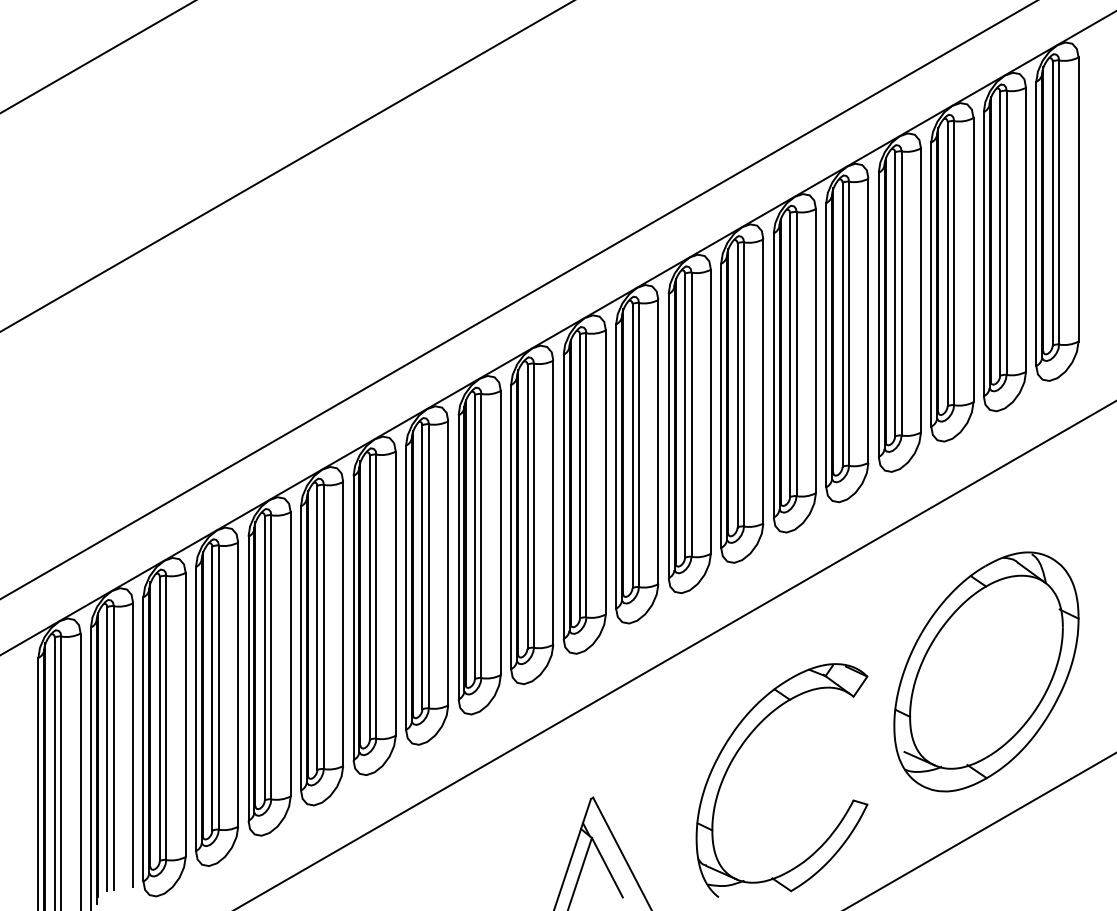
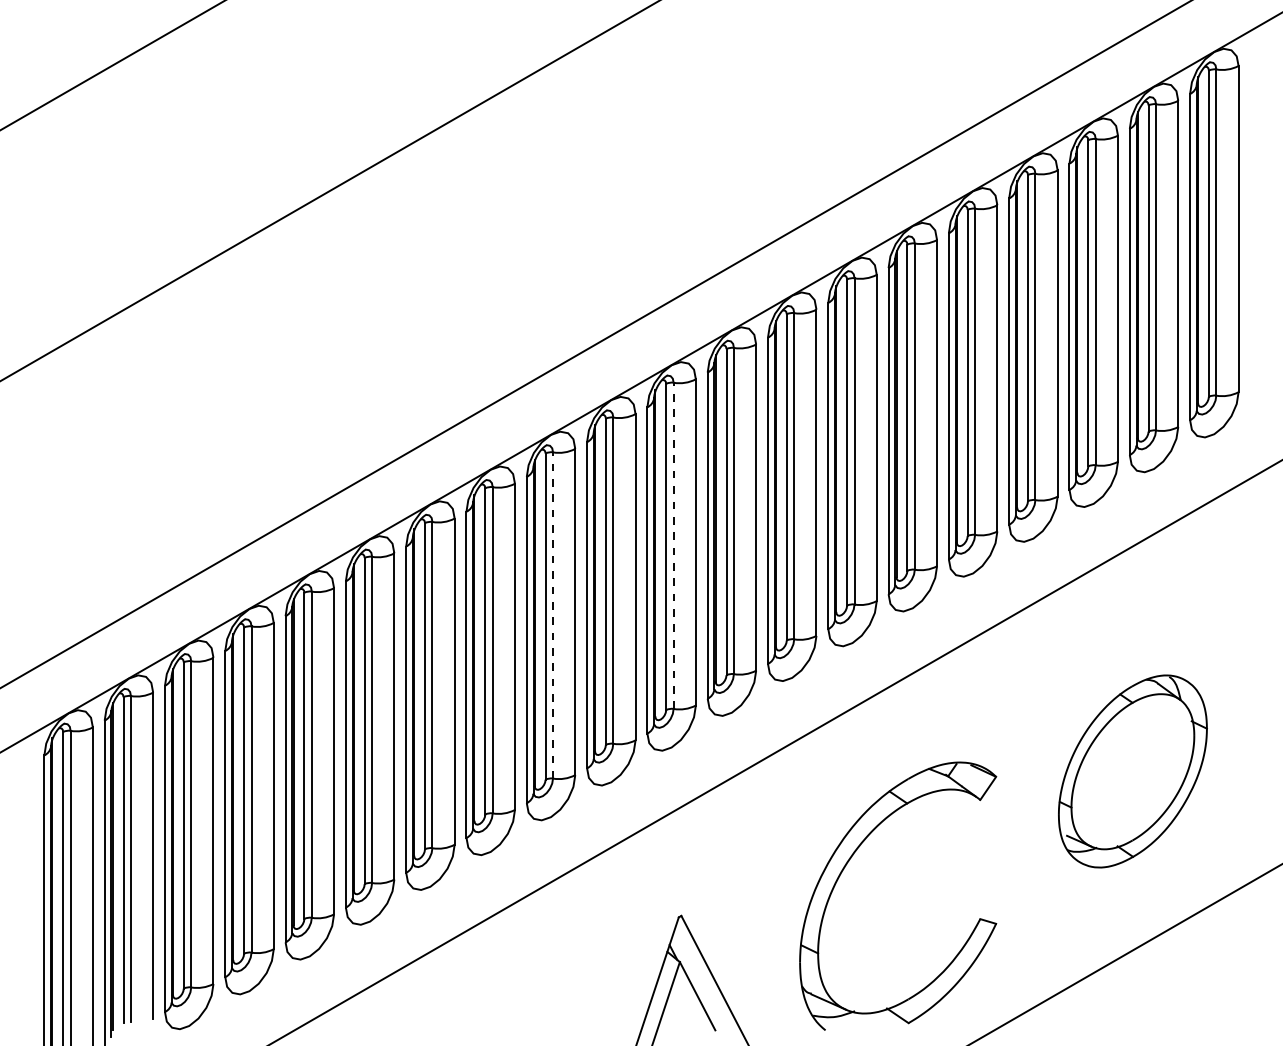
line: (586, 475) -> (673, 545), solid -> dashed
line: (481, 535) -> (553, 614), solid -> dashed
part: (986, 671) -> (1132, 771), size x0.7

